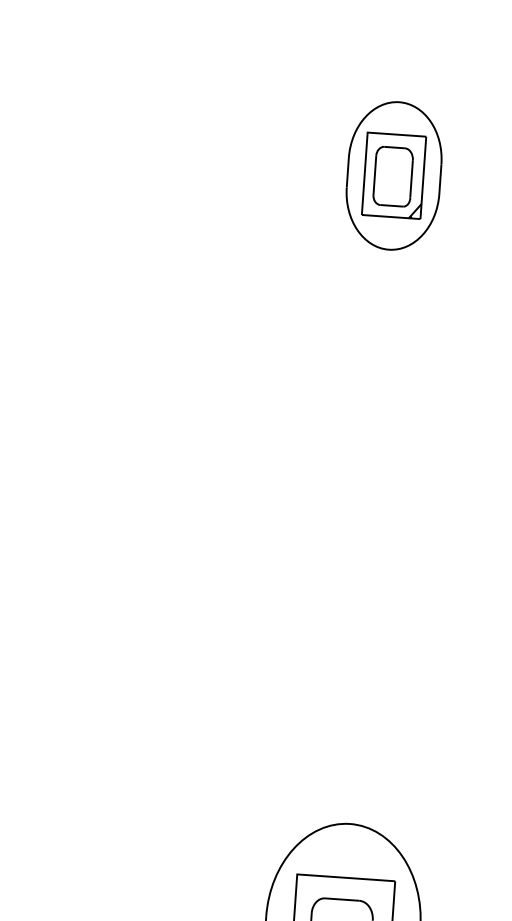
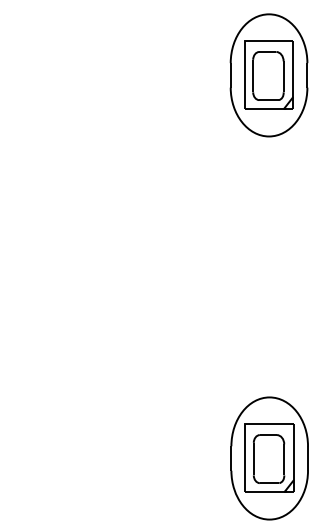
part: (393, 176) -> (268, 75), size x1.67

